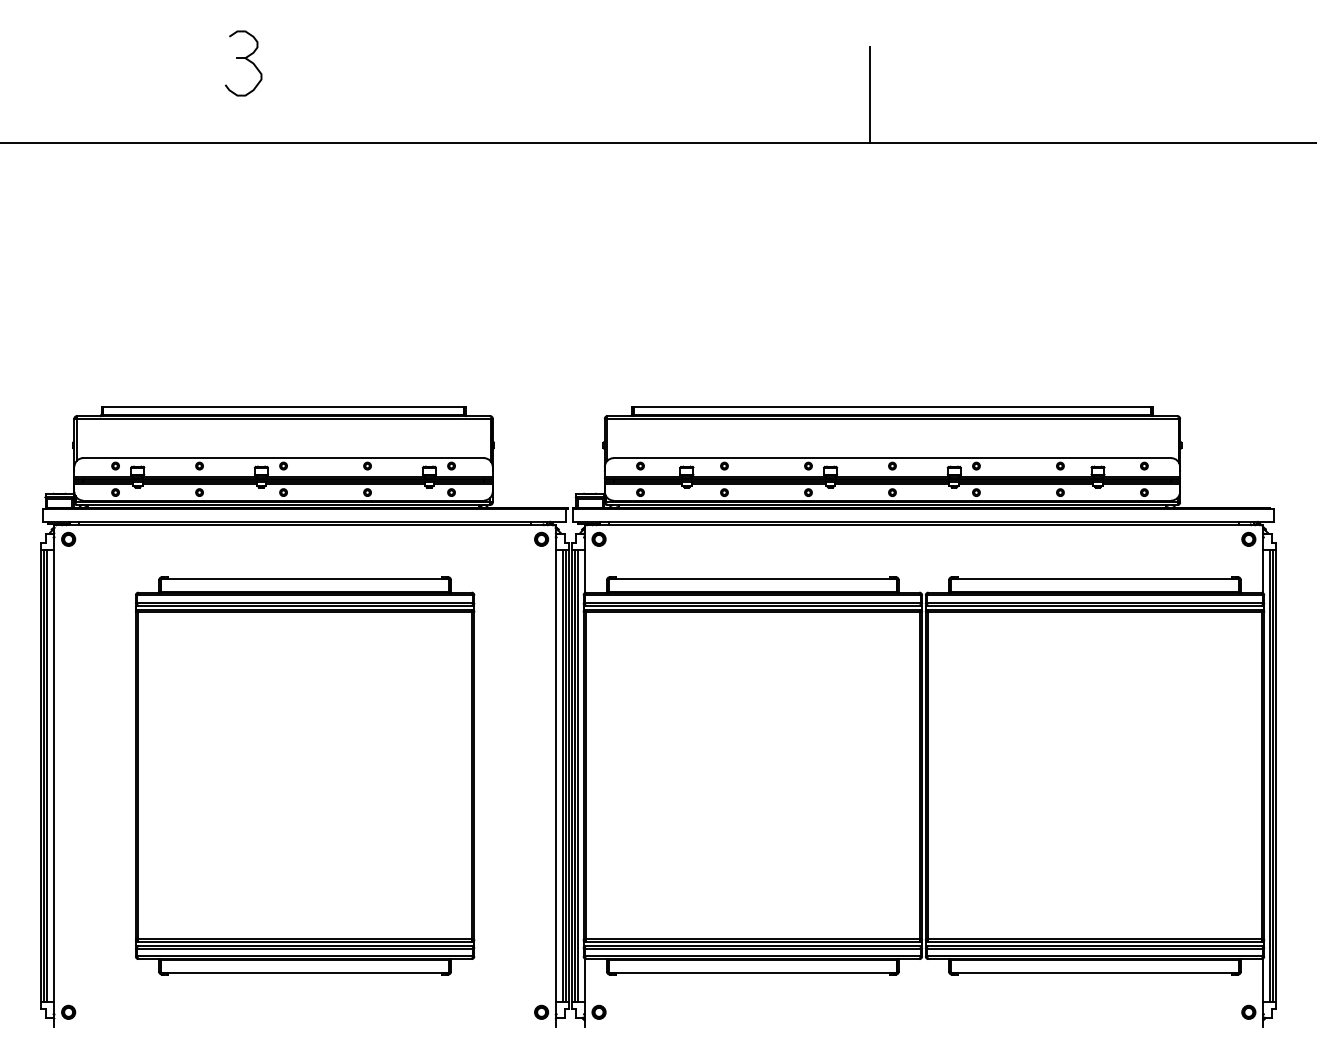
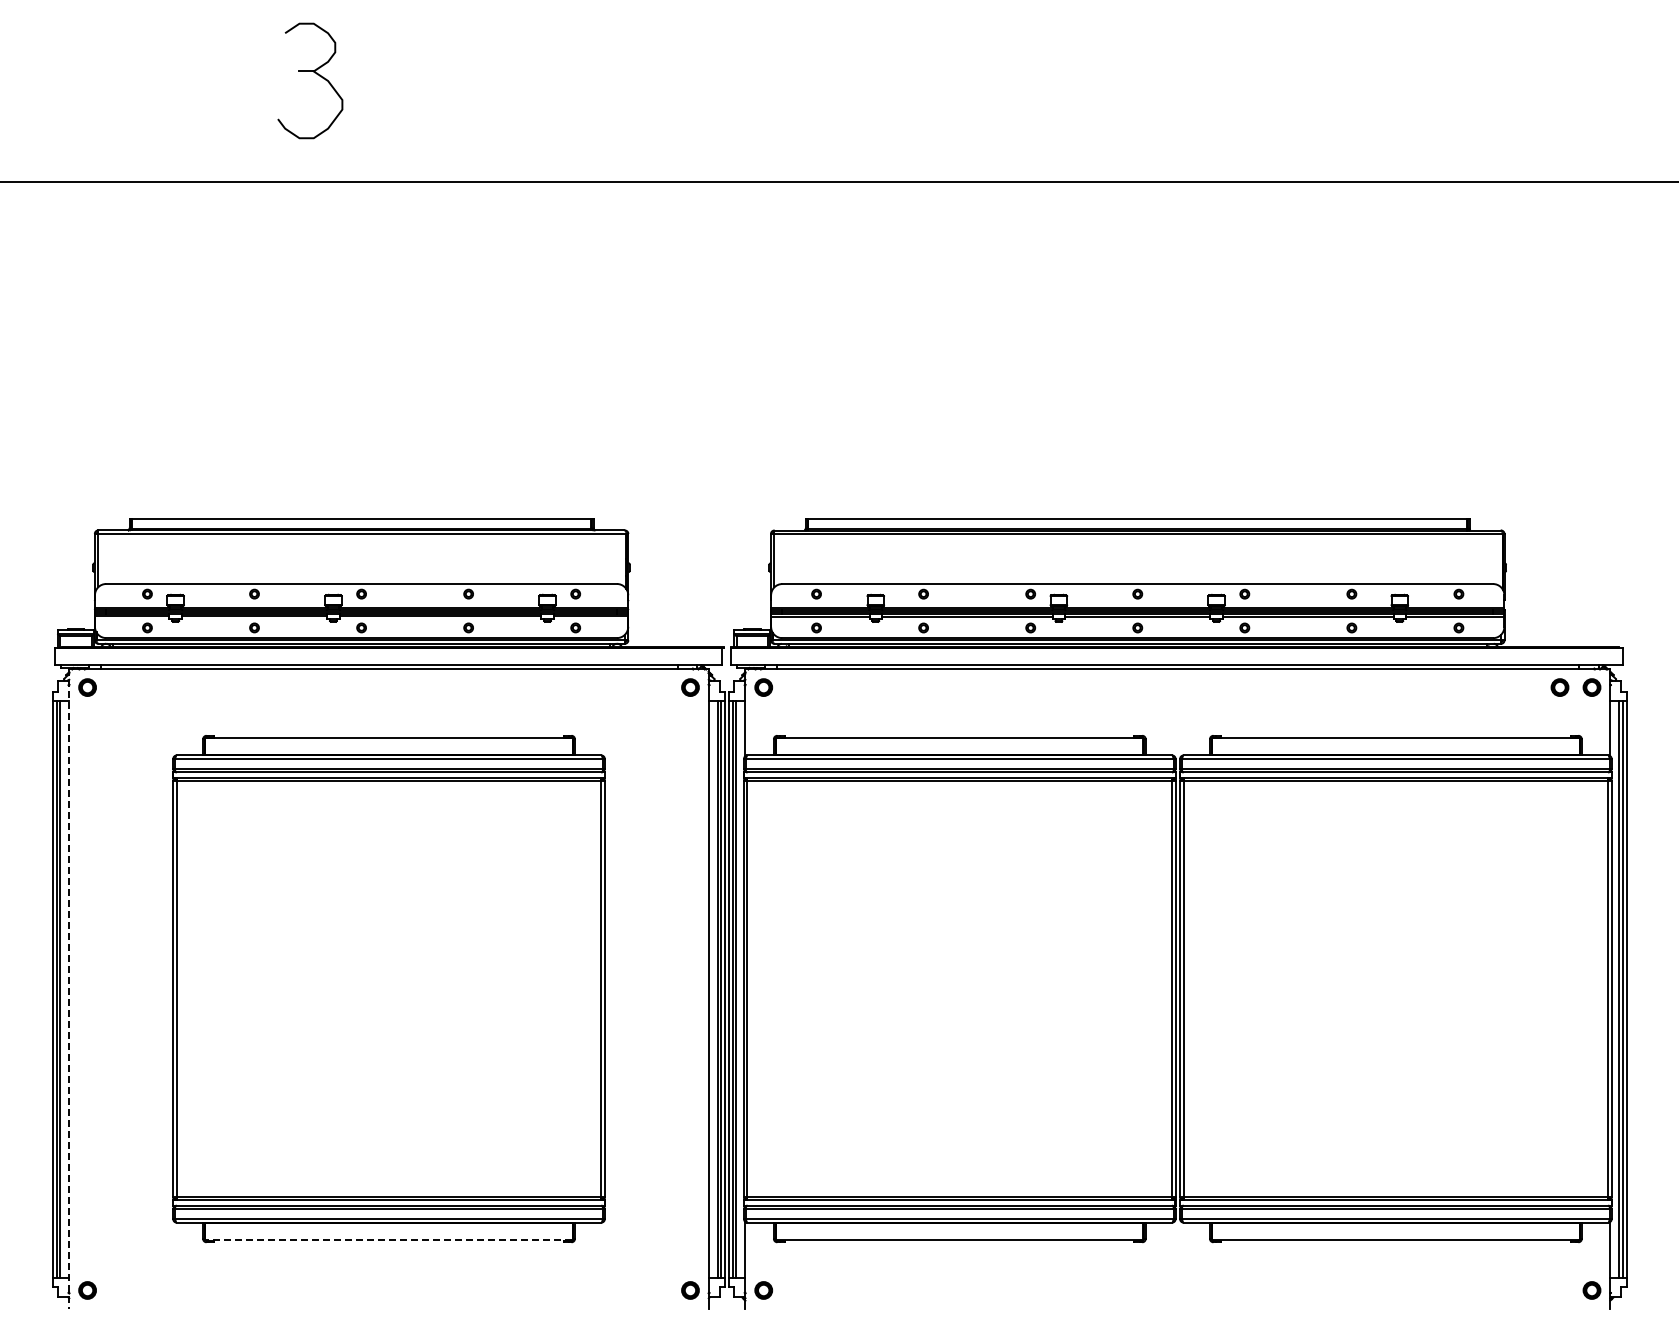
part: (243, 63) -> (310, 80), size x1.4
line: (870, 94) -> (1109, 120), removed
part: (1223, 539) -> (1559, 687), added
line: (54, 776) -> (69, 989), solid -> dashed
line: (304, 973) -> (388, 1240), solid -> dashed

